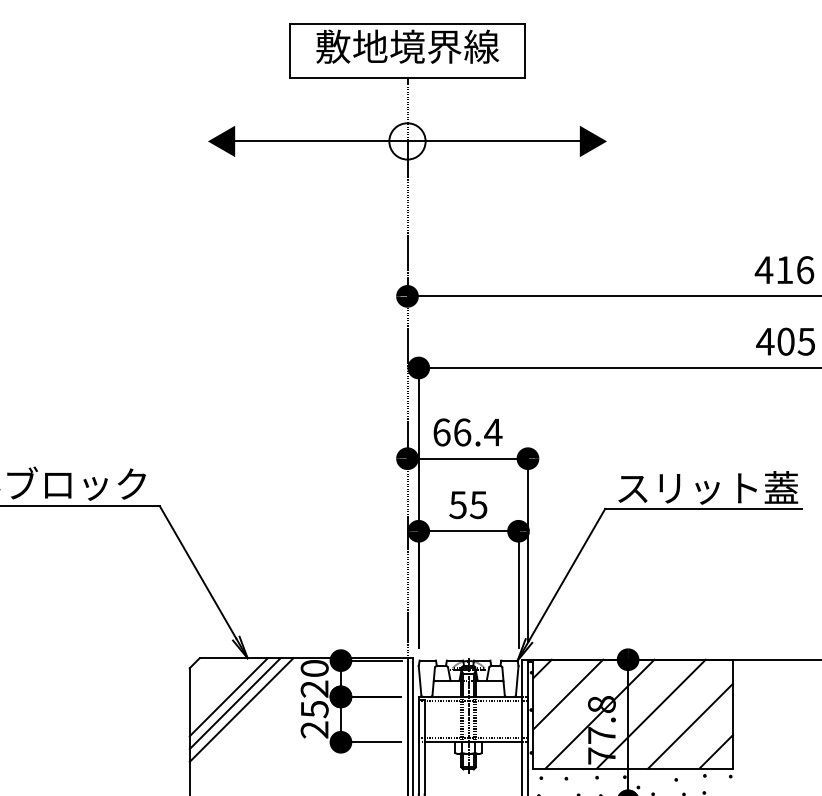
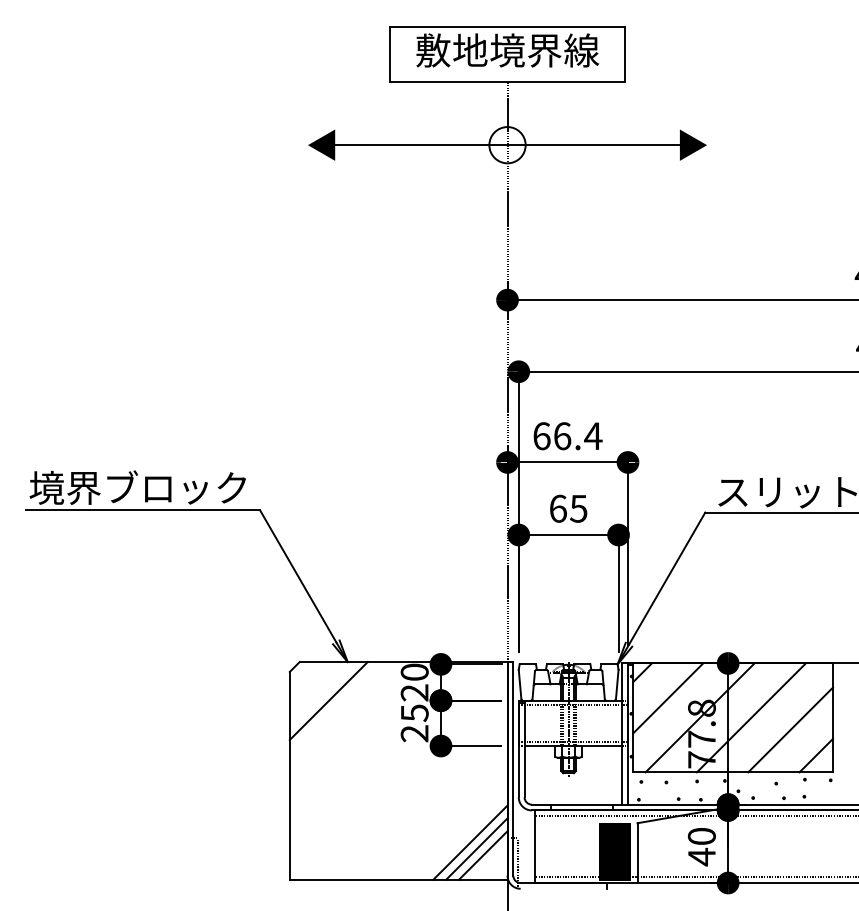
text: (457, 504) -> (557, 508), 55 -> 65
line: (234, 703) -> (334, 707), removed
line: (241, 709) -> (341, 713), removed

